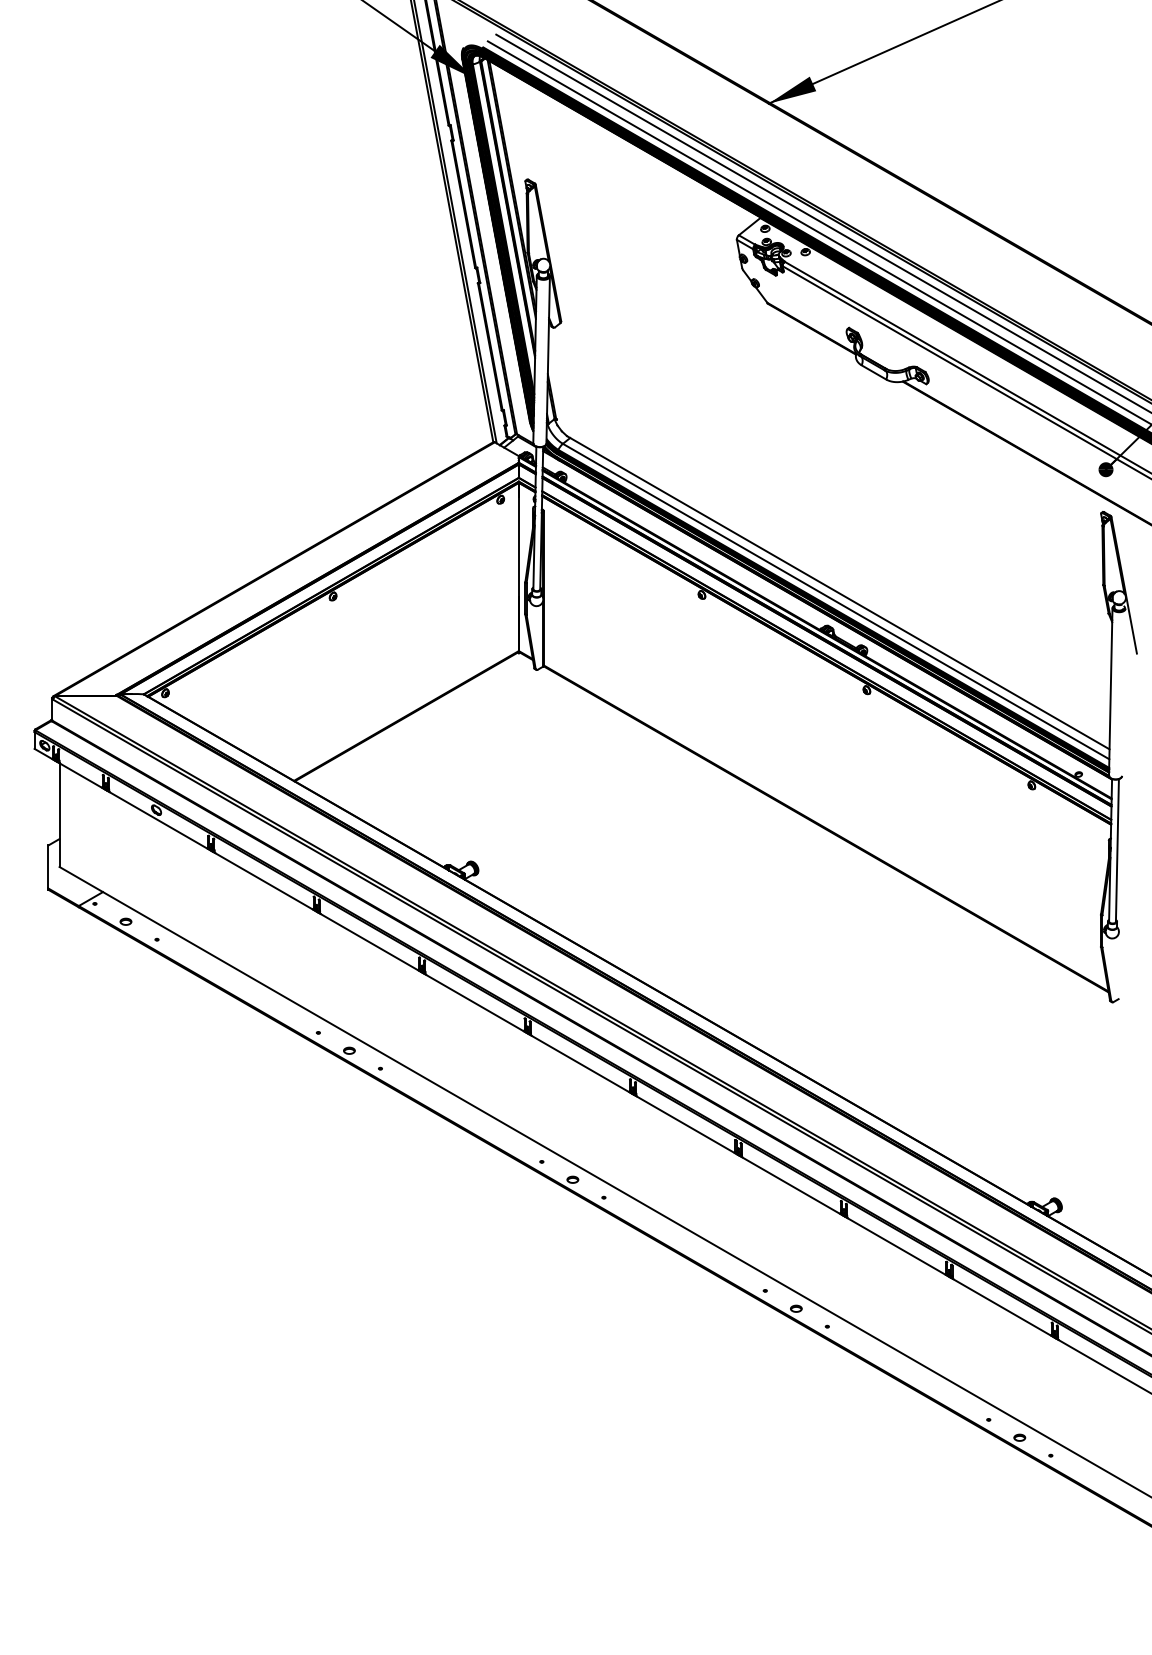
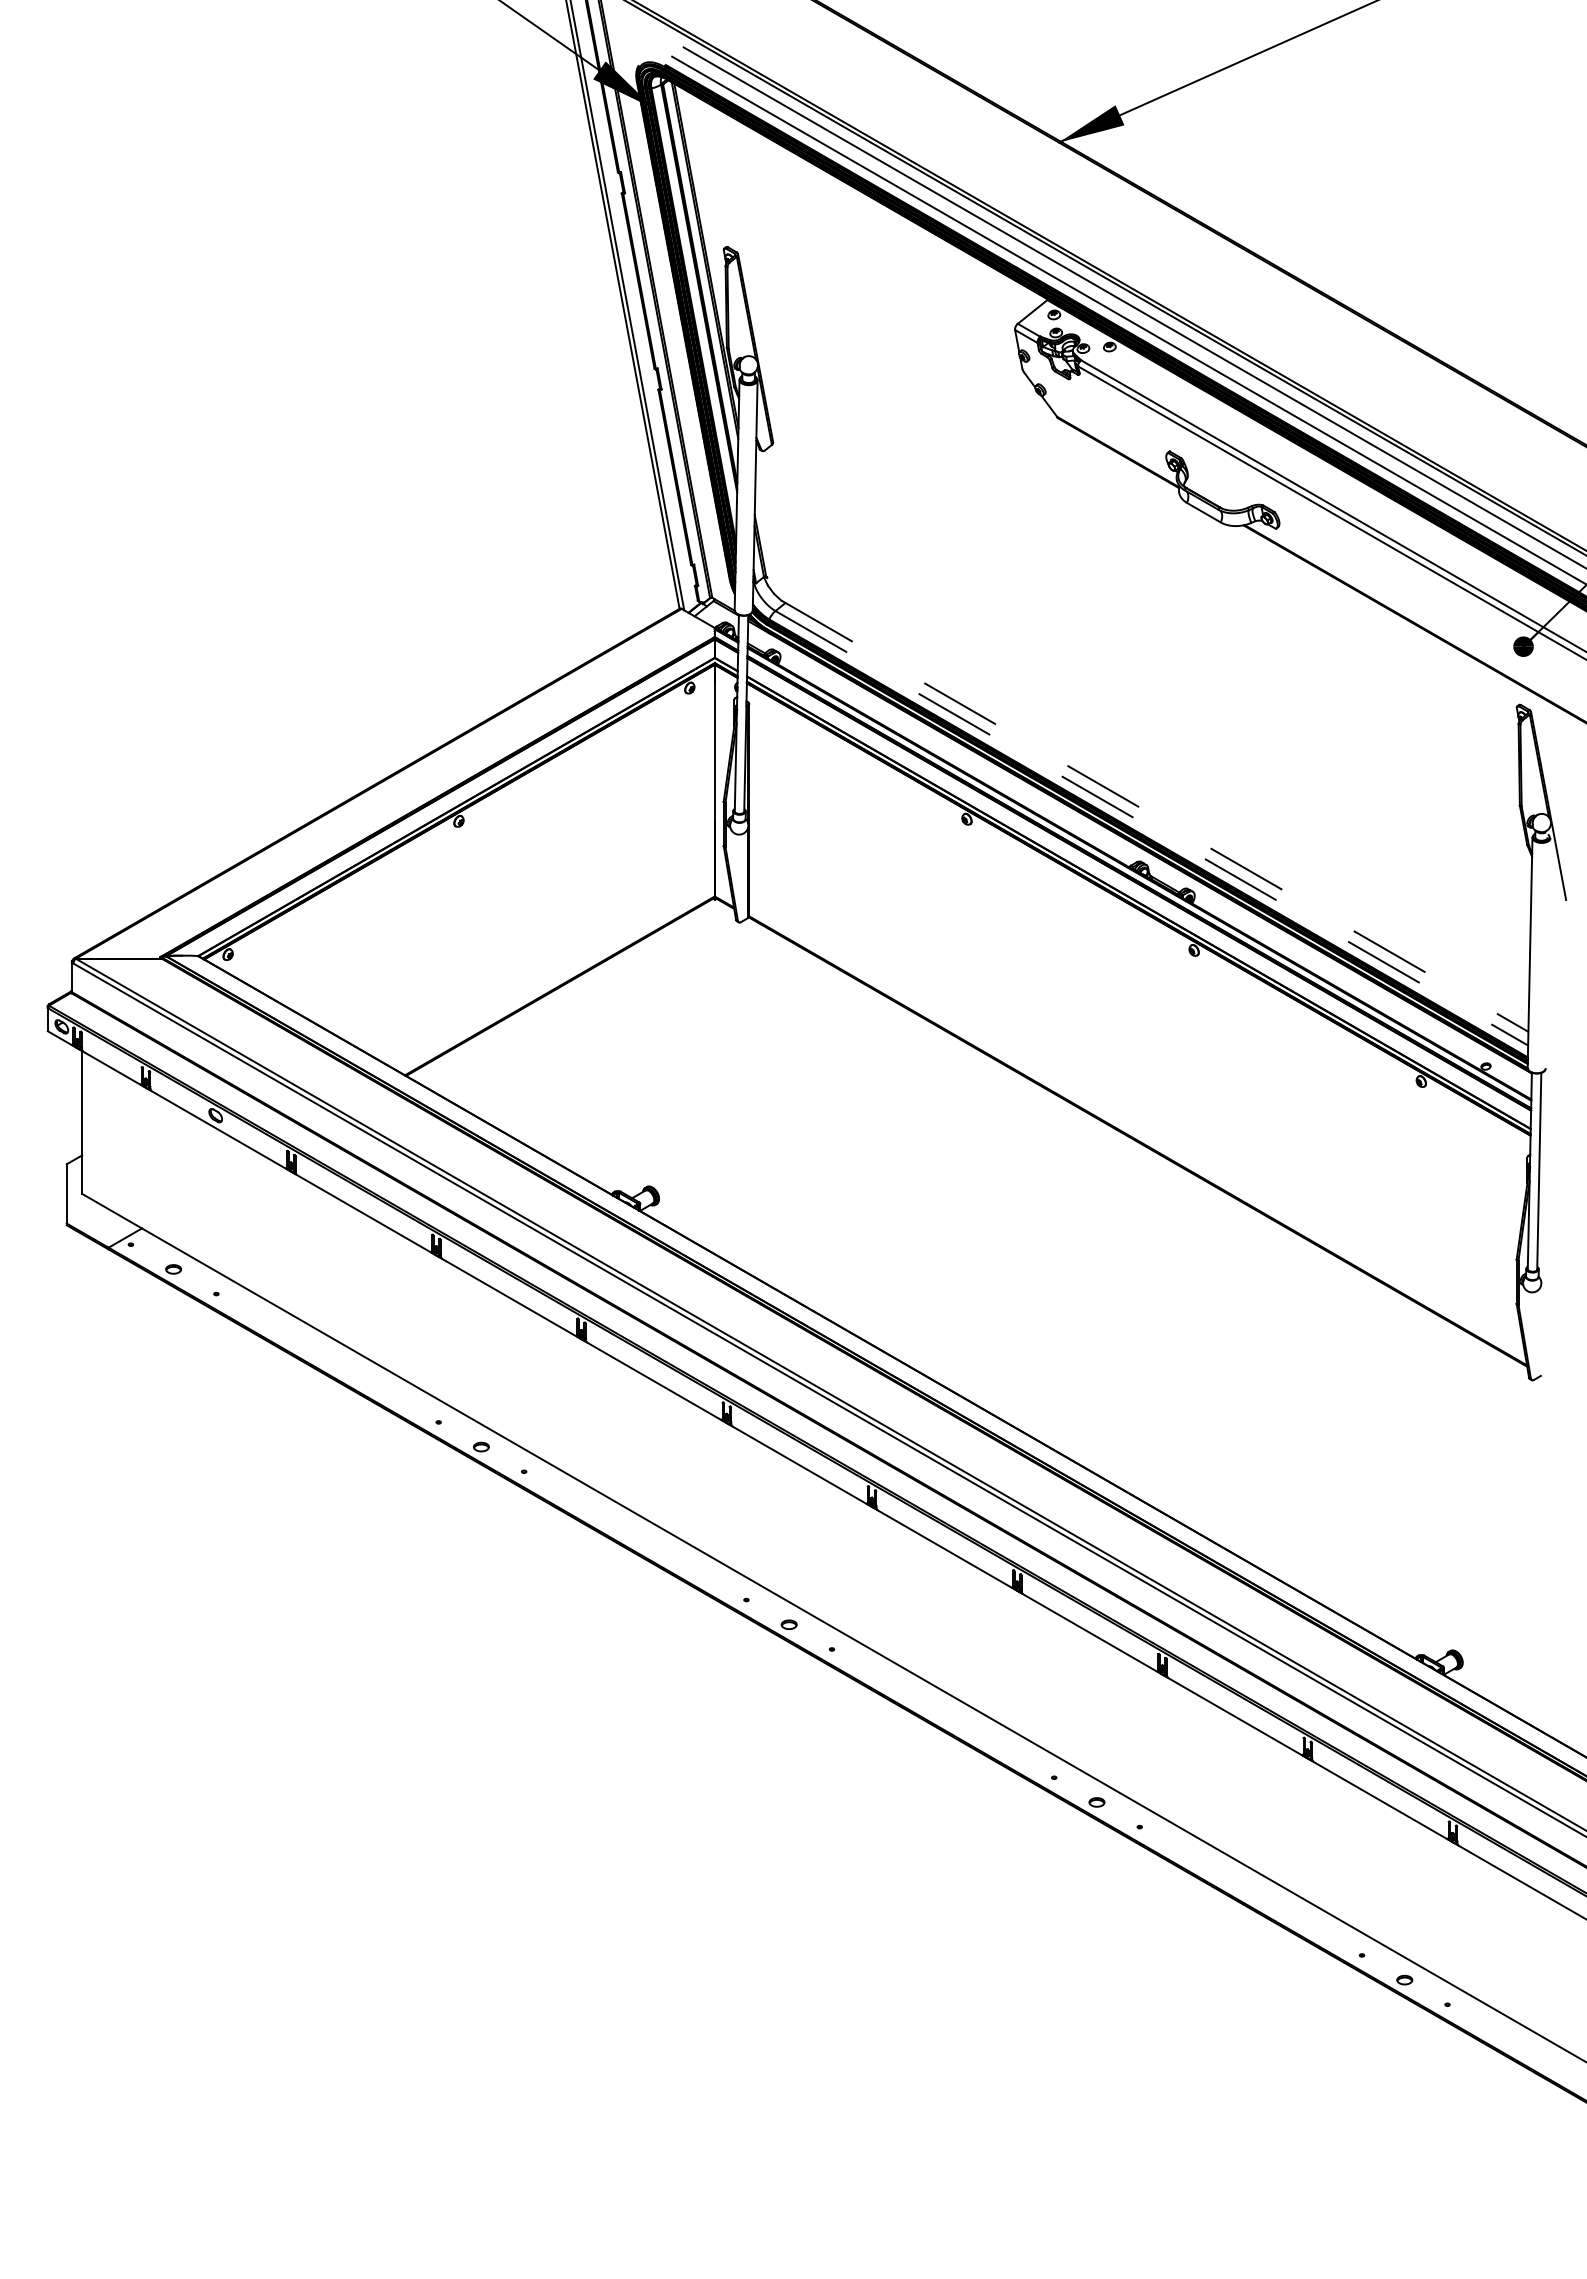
line: (838, 593) -> (1155, 816), solid -> dashed
line: (835, 601) -> (1151, 828), solid -> dashed

